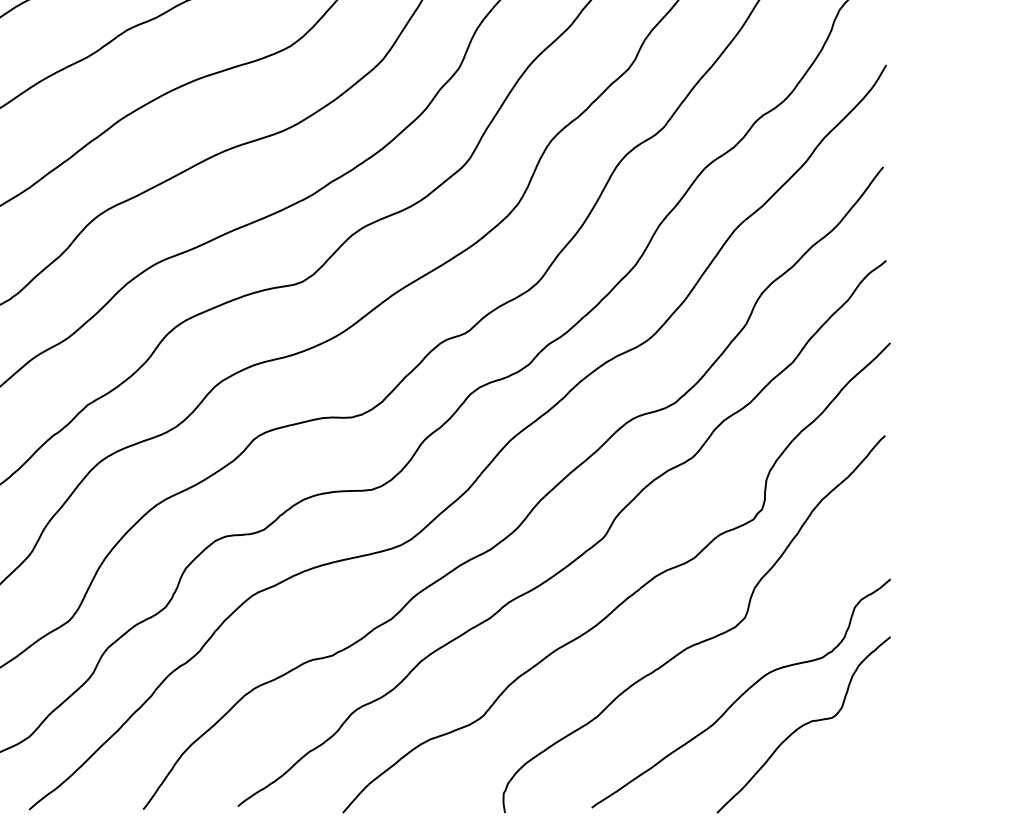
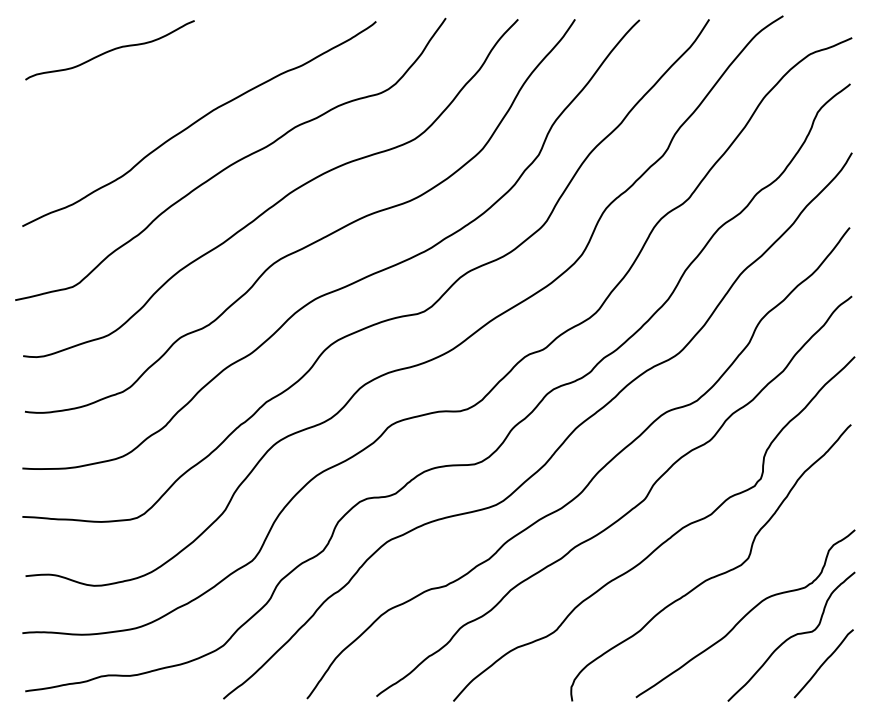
line: (847, 761) -> (823, 663), added

